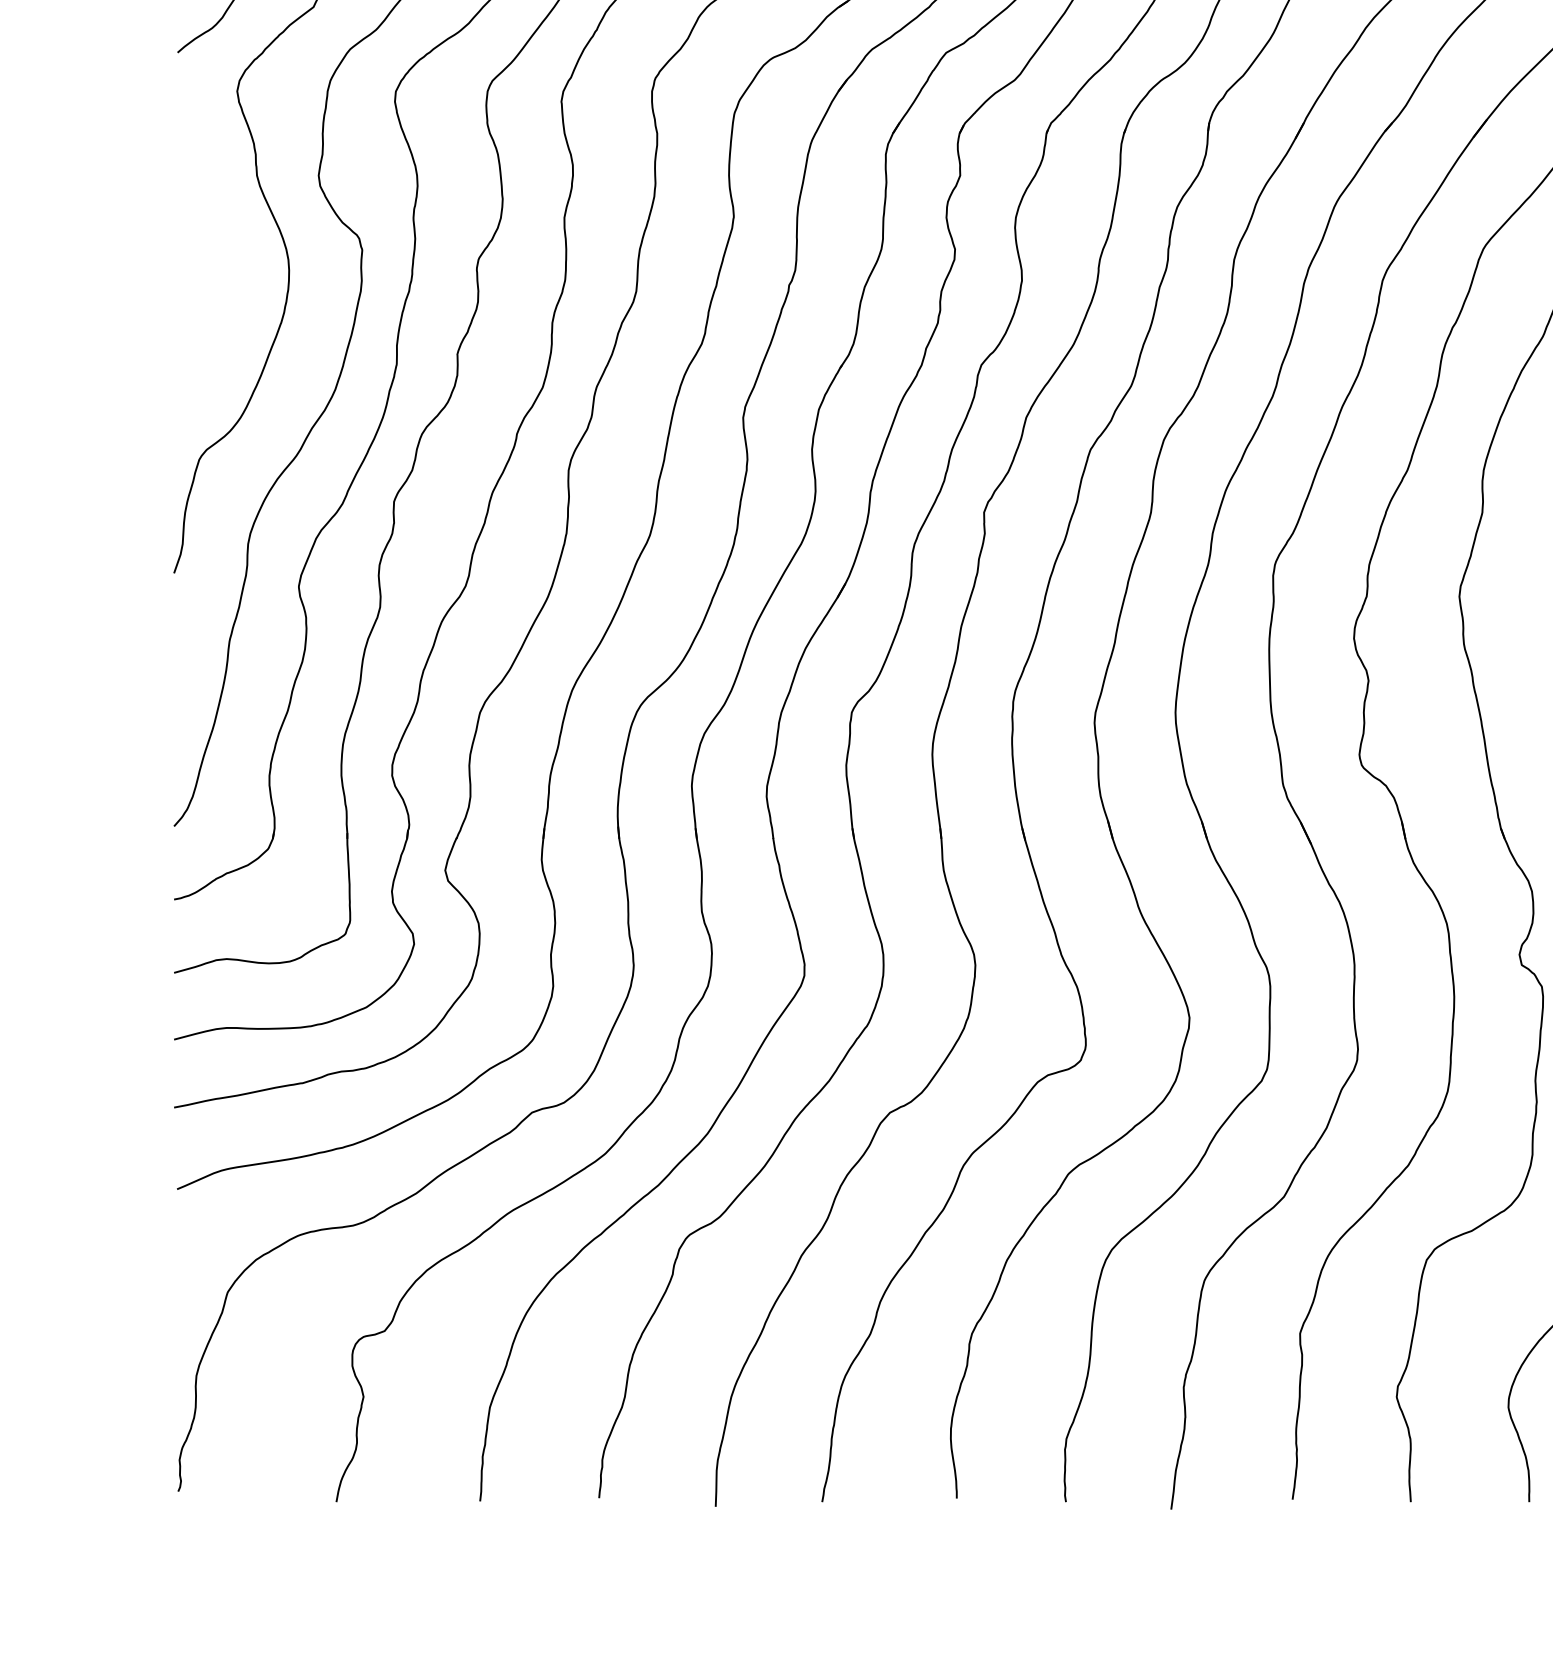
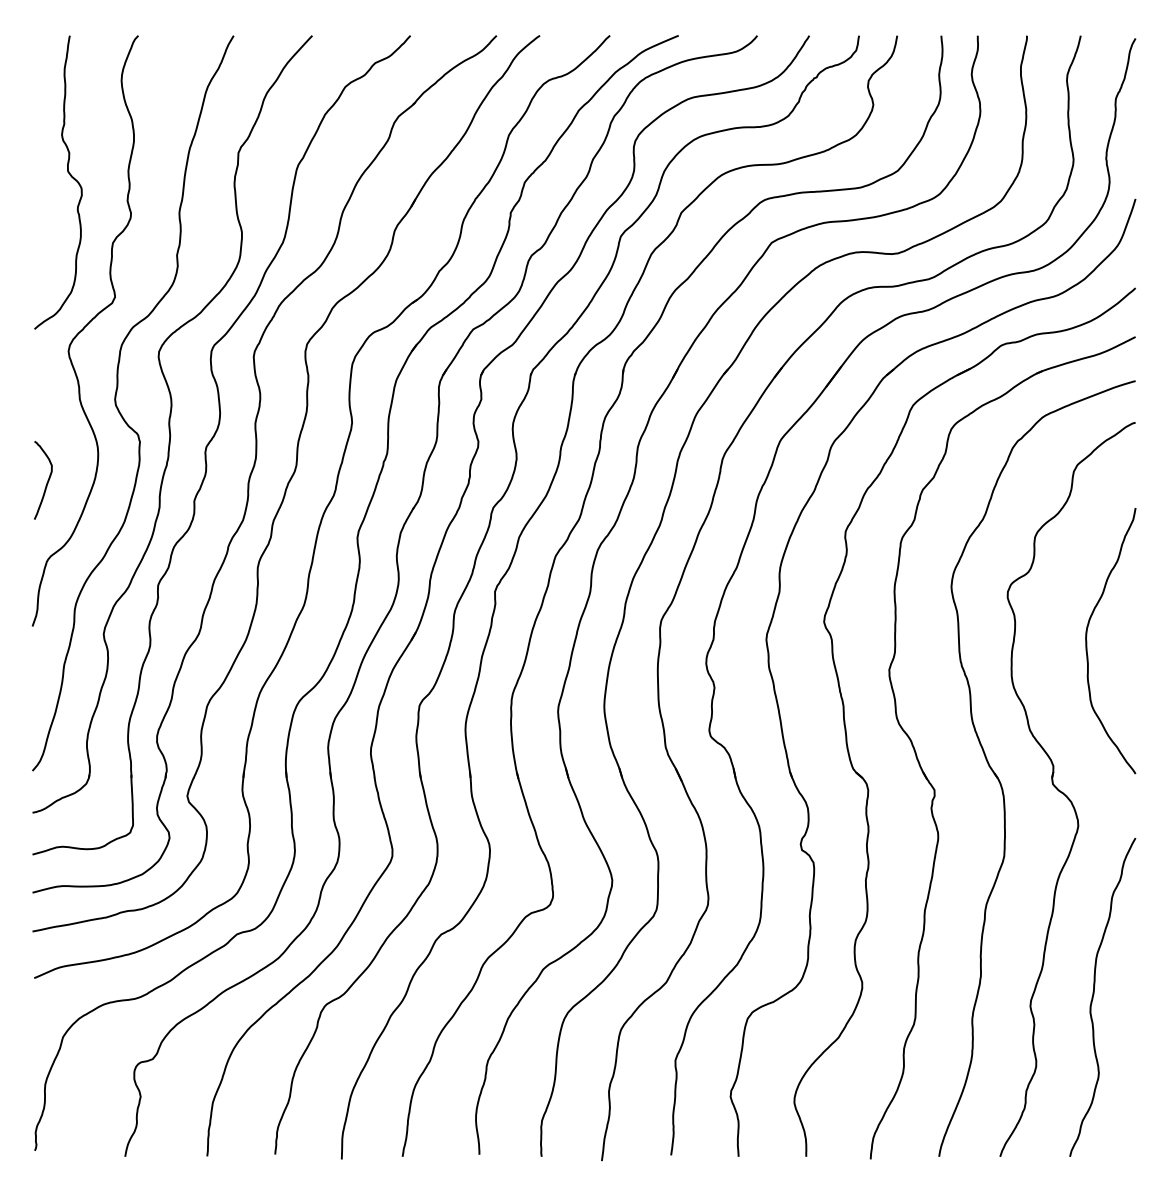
curve: (198, 321) -> (46, 482), added

